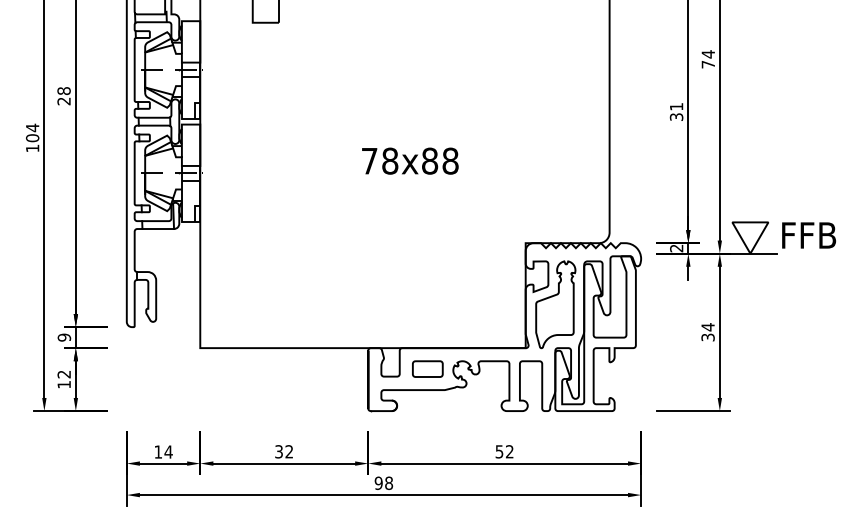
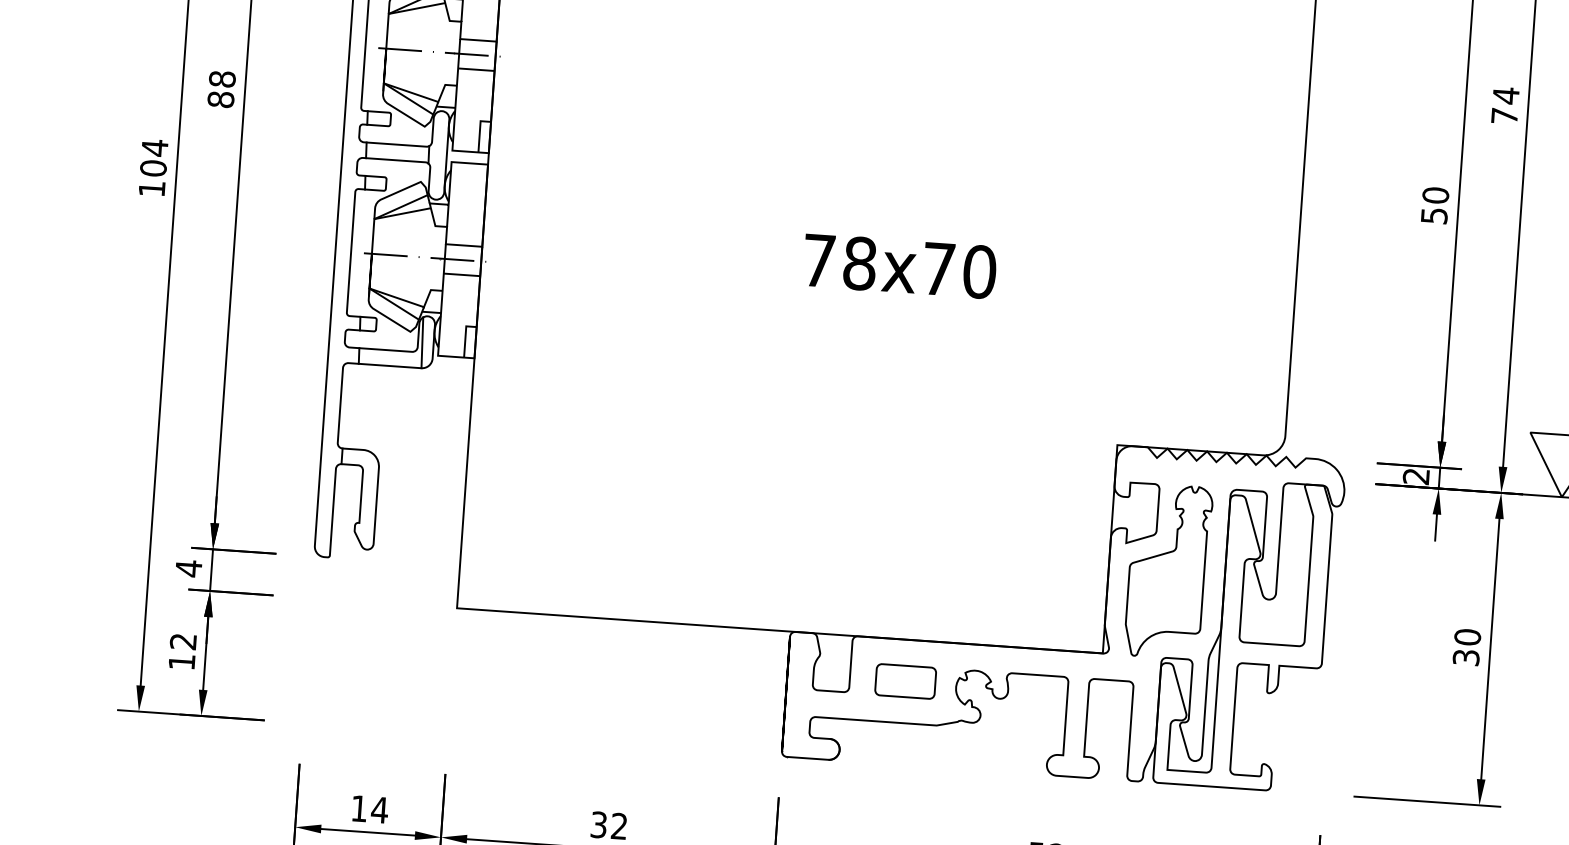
text: (63, 101) -> (219, 99), 28 -> 88
text: (676, 111) -> (1434, 204), 31 -> 50
text: (440, 160) -> (959, 269), 78x88 -> 78x70
text: (707, 327) -> (1466, 637), 34 -> 30
text: (64, 337) -> (189, 568), 9 -> 4

